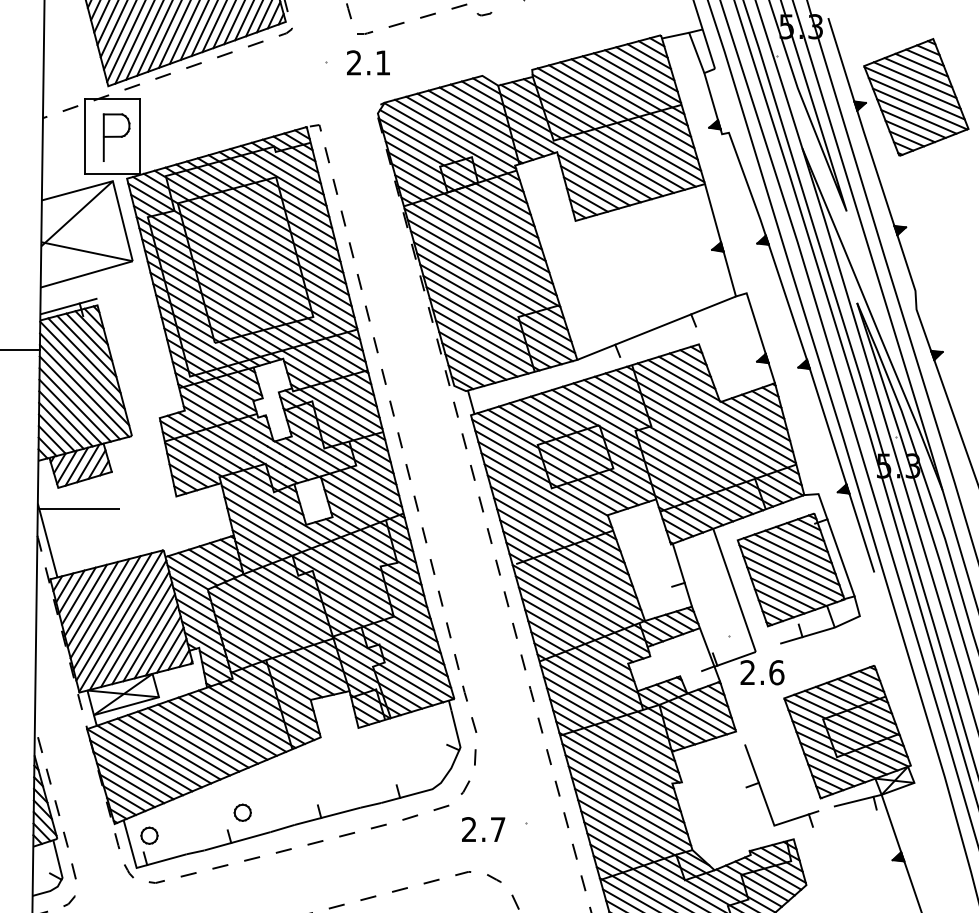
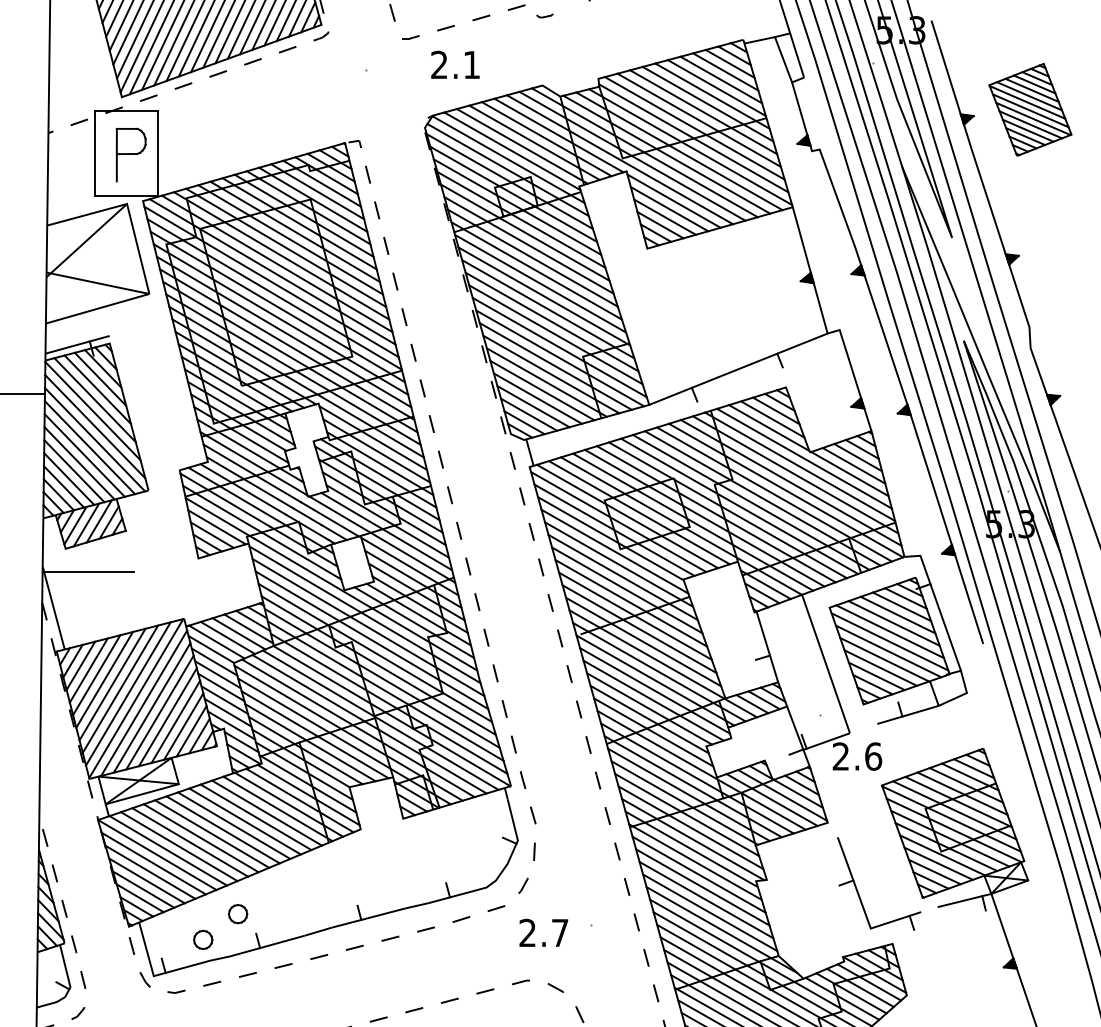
text: (368, 62) -> (455, 64), moved
part: (916, 97) -> (1030, 109), size x0.7
part: (243, 813) -> (238, 914), moved
part: (149, 835) -> (203, 939), moved

